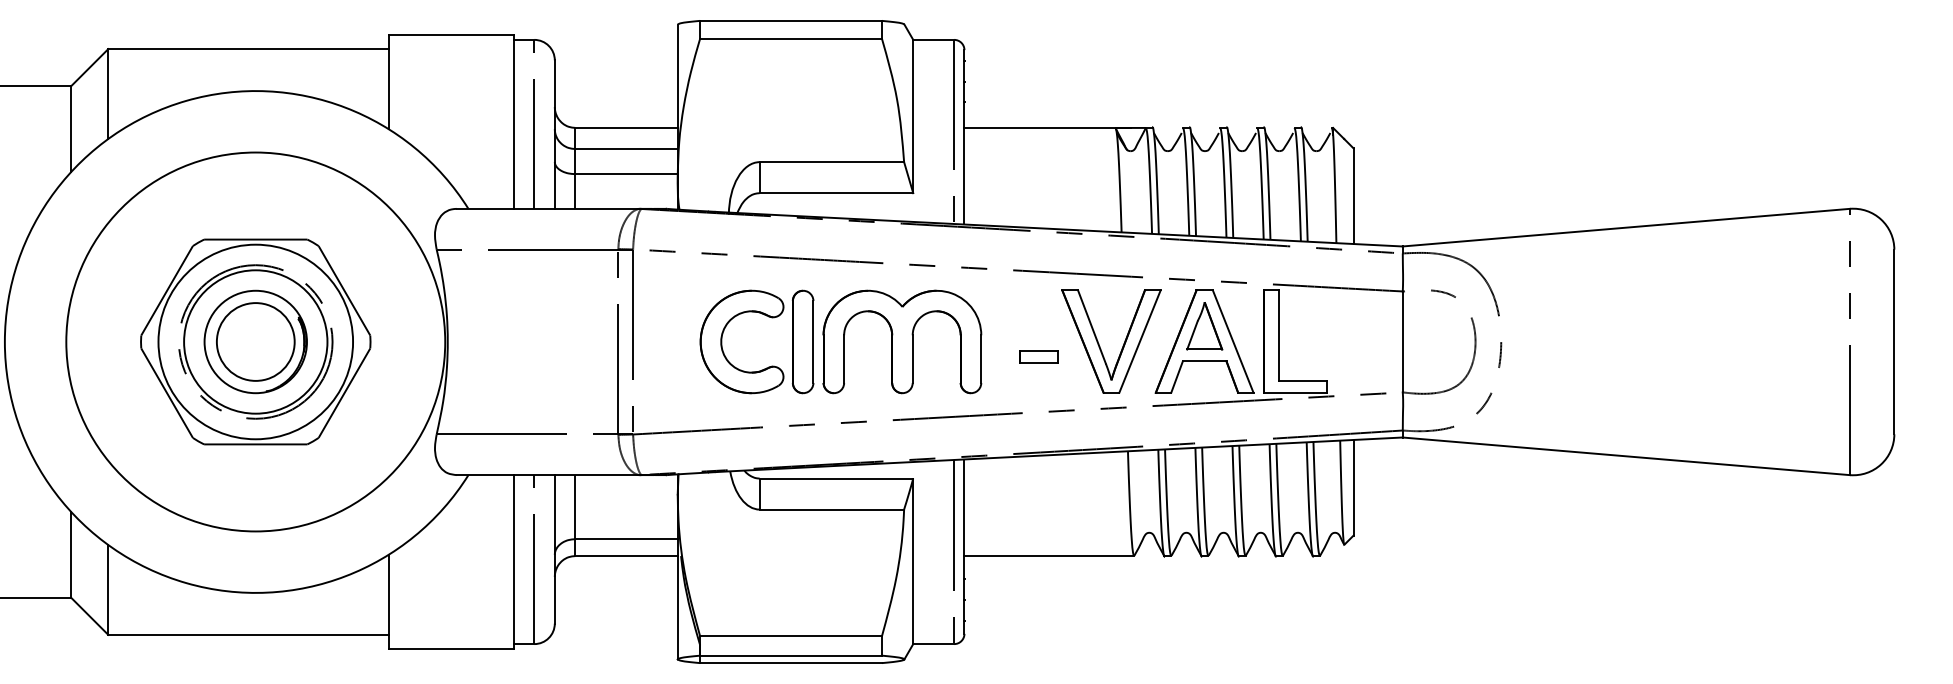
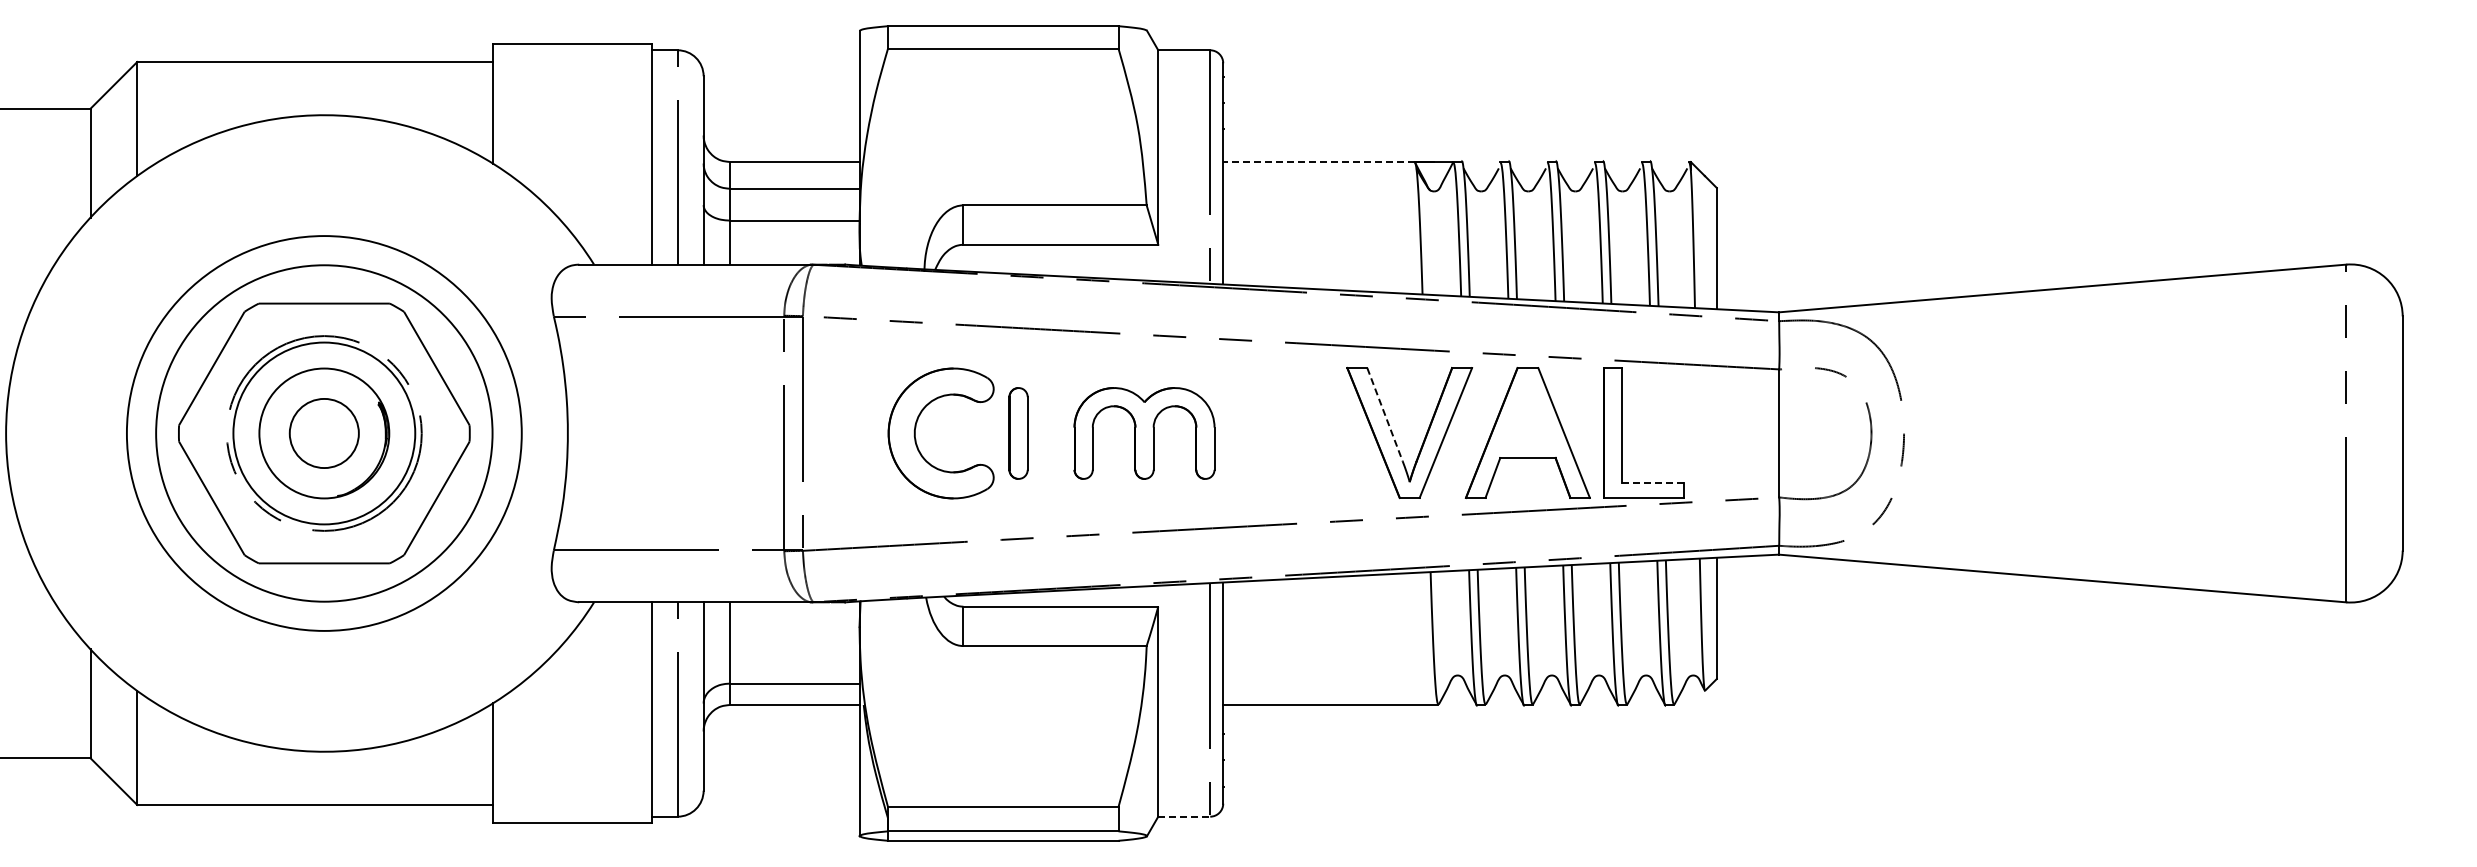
line: (1040, 128) -> (1319, 162), solid -> dashed
part: (1204, 326) -> (1527, 413), removed
line: (1091, 327) -> (1384, 414), solid -> dashed
circle: (255, 342) -> (323, 433), size x0.7
circle: (255, 342) -> (323, 433), size x1.6
circle: (255, 342) -> (324, 433), size x0.7
part: (803, 342) -> (1018, 433), size x0.7
part: (902, 342) -> (1144, 433), size x0.7
part: (1038, 356) -> (1317, 452), removed
line: (1302, 380) -> (1652, 482), solid -> dashed
line: (933, 643) -> (1184, 816), solid -> dashed

